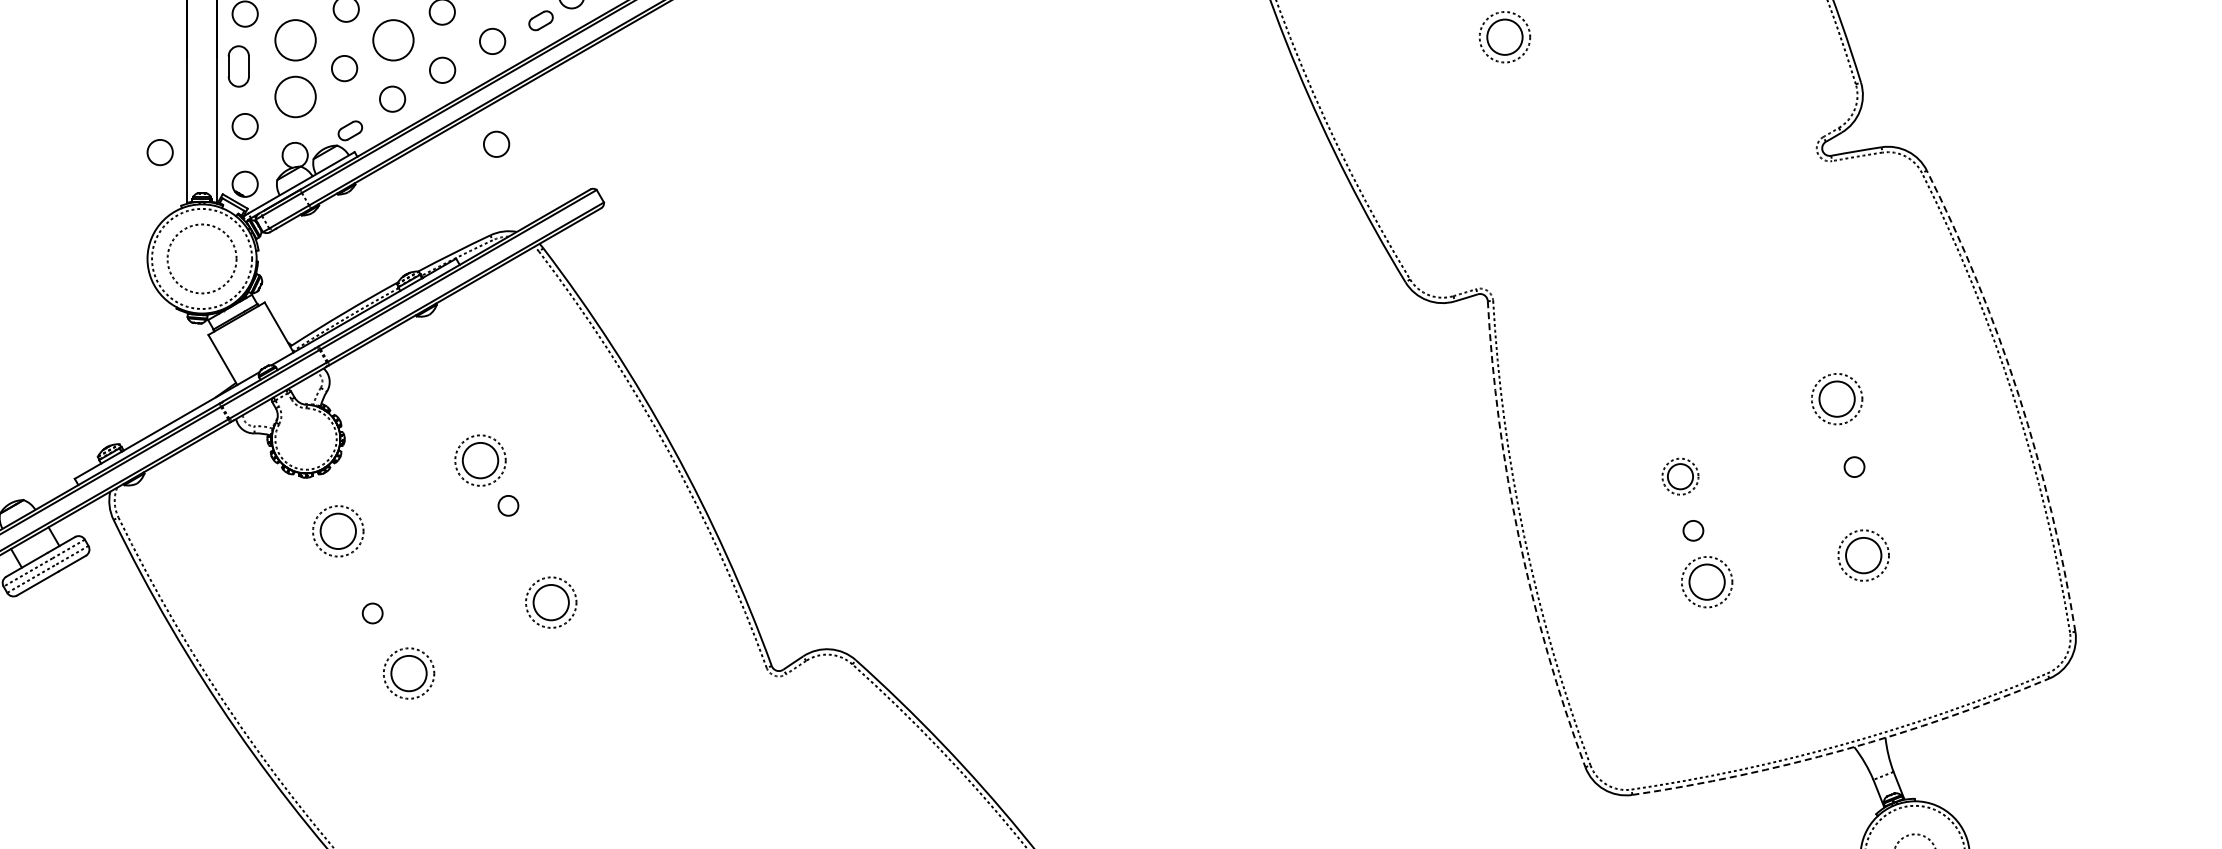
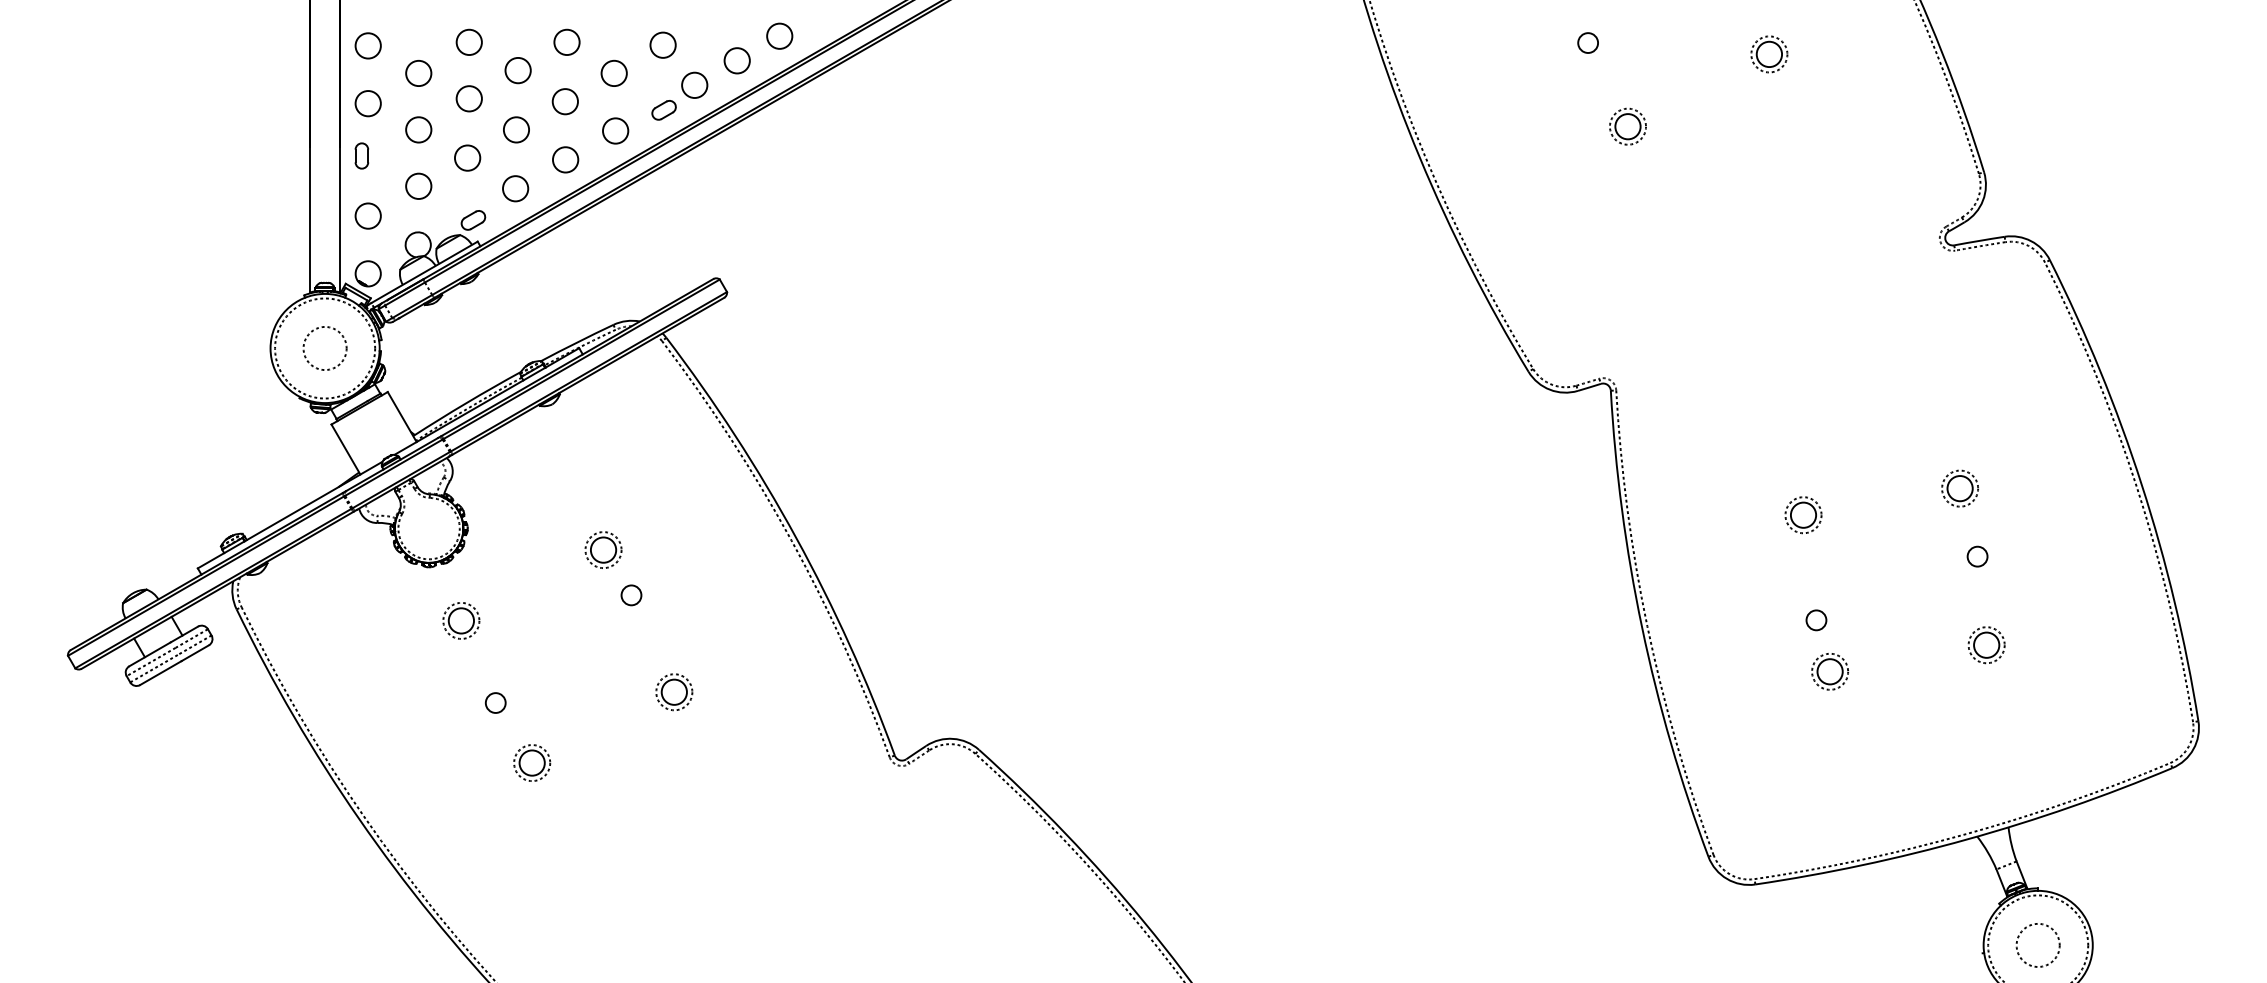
part: (1504, 36) -> (1627, 126), size x0.71
circle: (295, 39) -> (418, 129), size x0.62
circle: (393, 39) -> (516, 129), size x0.62
part: (238, 65) -> (361, 155), size x0.62
circle: (295, 95) -> (418, 185), size x0.62
circle: (496, 143) -> (619, 233), removed
circle: (159, 151) -> (282, 241), removed
circle: (201, 258) -> (324, 348), size x0.62
arc: (2018, 395) -> (2141, 485), dashed -> solid
part: (1836, 398) -> (1959, 488), size x0.71
part: (480, 459) -> (603, 549), size x0.71
part: (1680, 476) -> (1803, 515), moved
part: (338, 530) -> (461, 620), size x0.71
arc: (1519, 537) -> (1642, 627), dashed -> solid
part: (1863, 555) -> (1986, 645), size x0.71
part: (1706, 581) -> (1829, 671), size x0.71
part: (551, 602) -> (674, 692), size x0.71
part: (409, 672) -> (532, 762), size x0.71
arc: (1844, 749) -> (1967, 839), dashed -> solid

